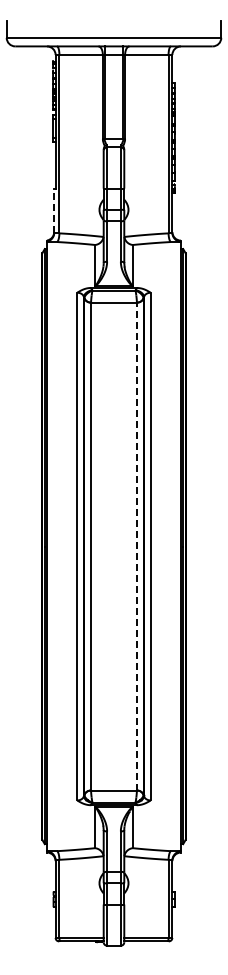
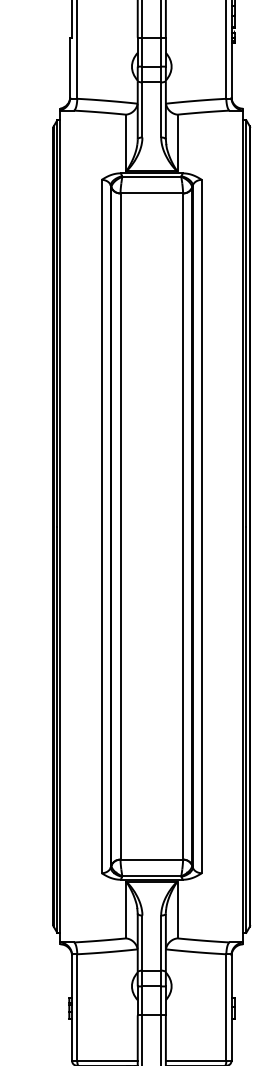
line: (54, 210) -> (70, 67), dashed -> solid
line: (136, 546) -> (182, 526), dashed -> solid

